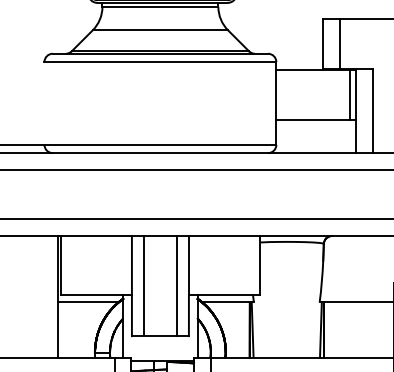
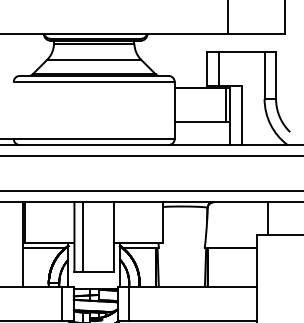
line: (176, 285) -> (105, 236), removed

